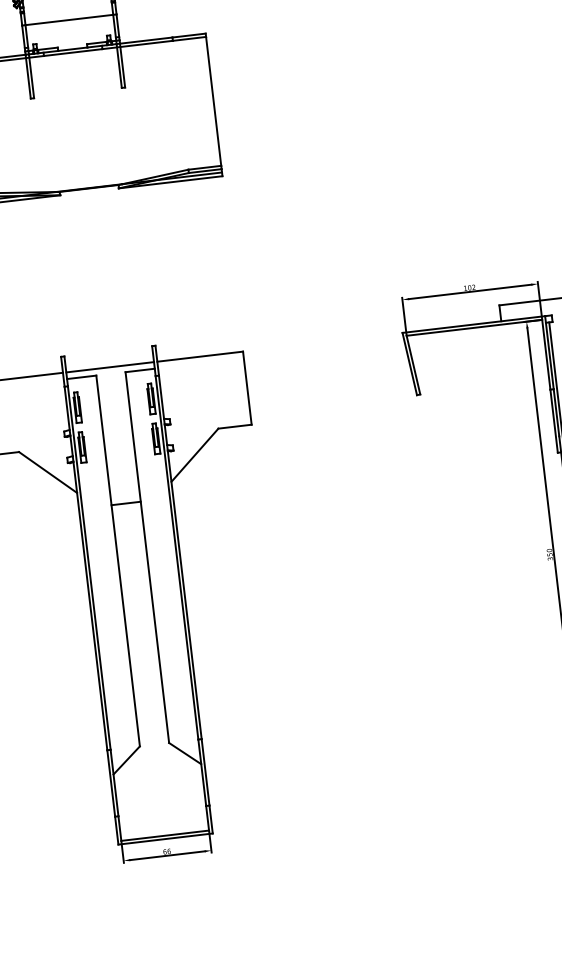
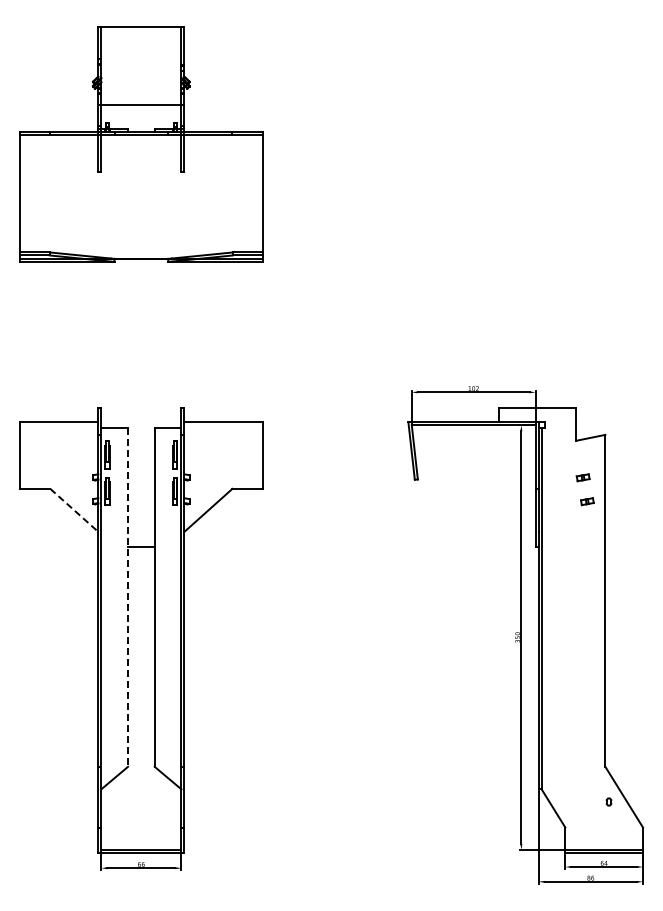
line: (110, 367) -> (141, 422), removed
line: (48, 472) -> (74, 510), solid -> dashed
line: (118, 562) -> (128, 598), solid -> dashed

